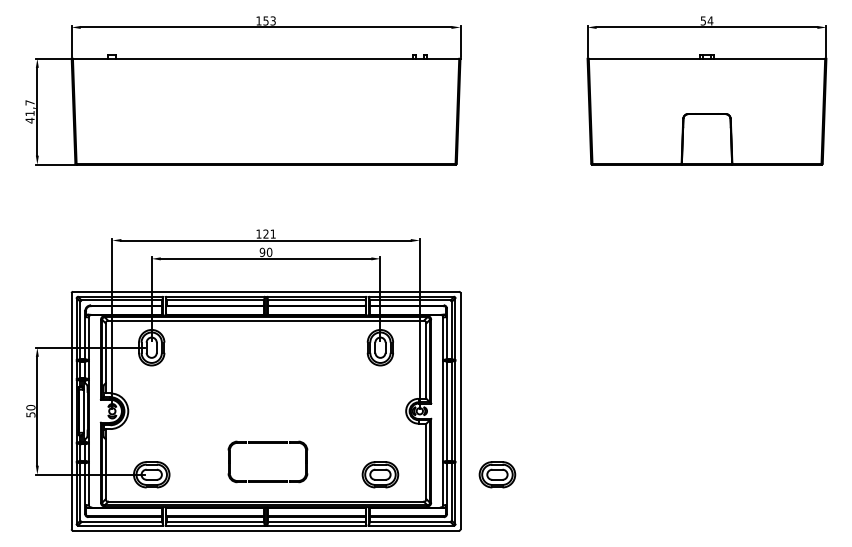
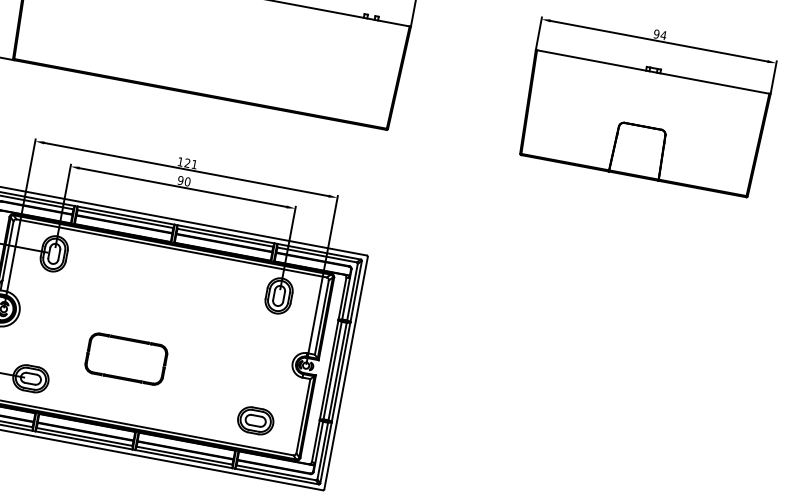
text: (703, 20) -> (656, 33), 54 -> 94
part: (267, 443) -> (129, 340), moved
part: (497, 474) -> (370, 442), removed

